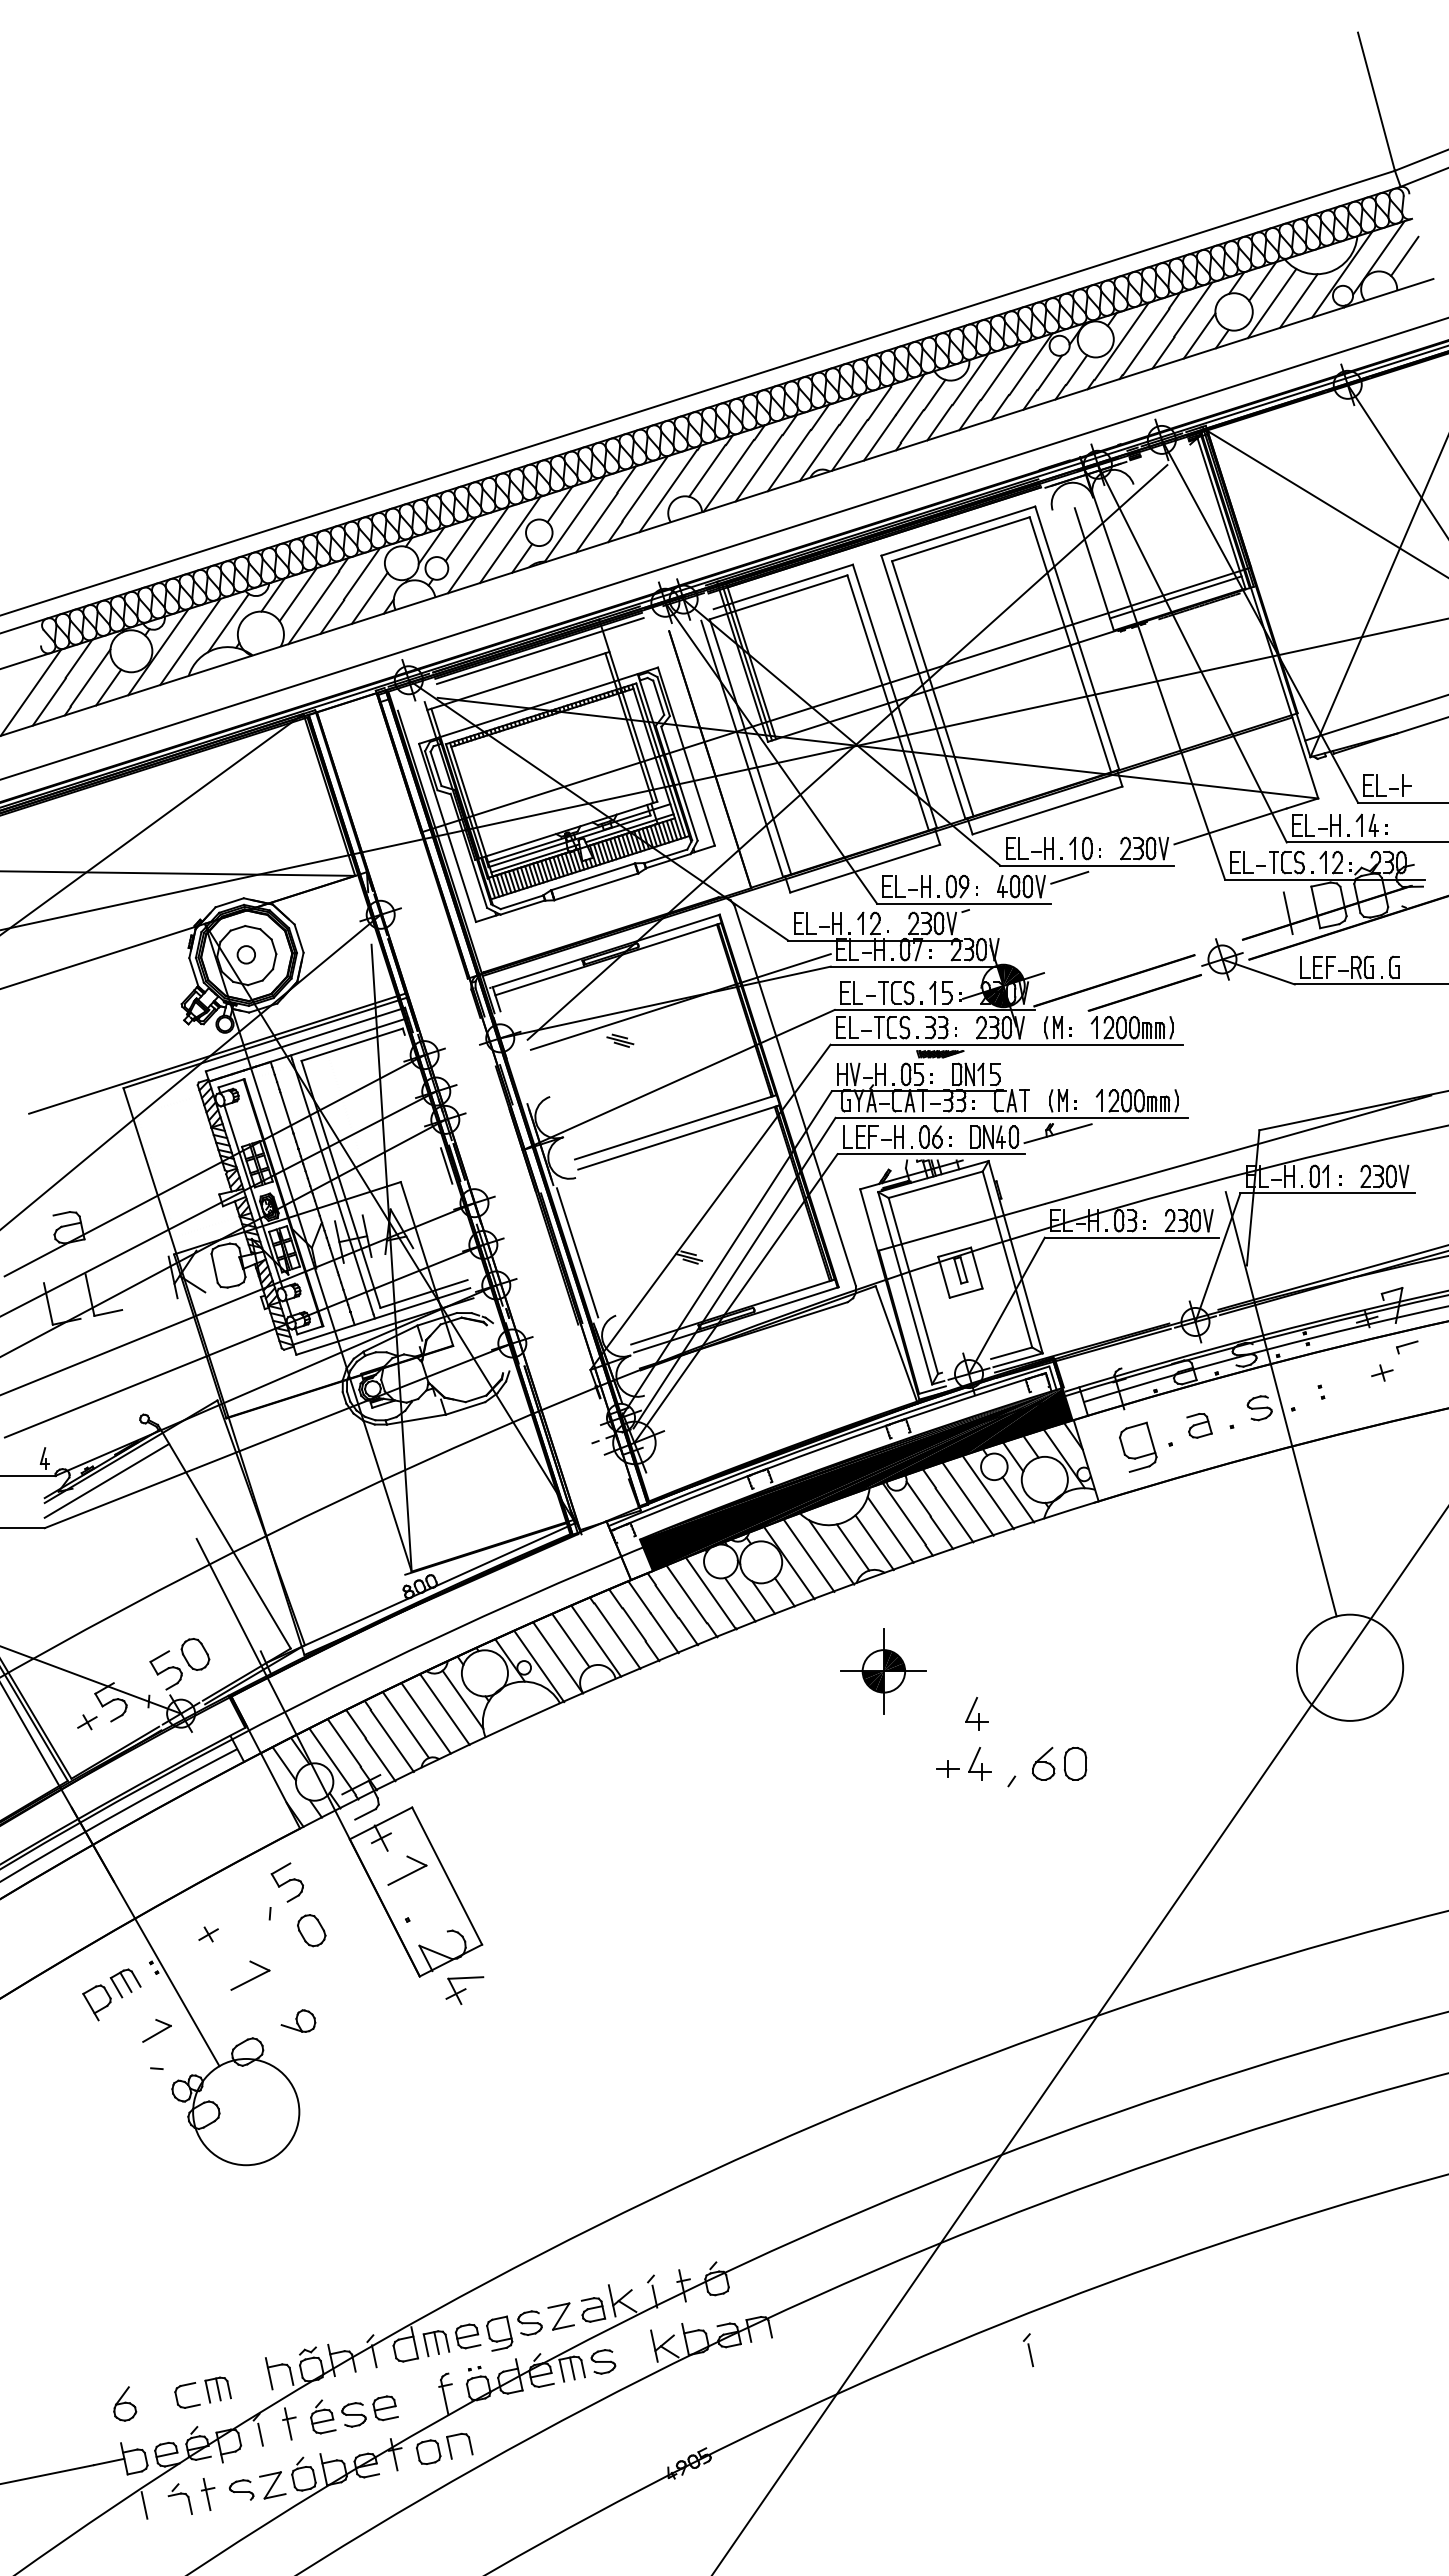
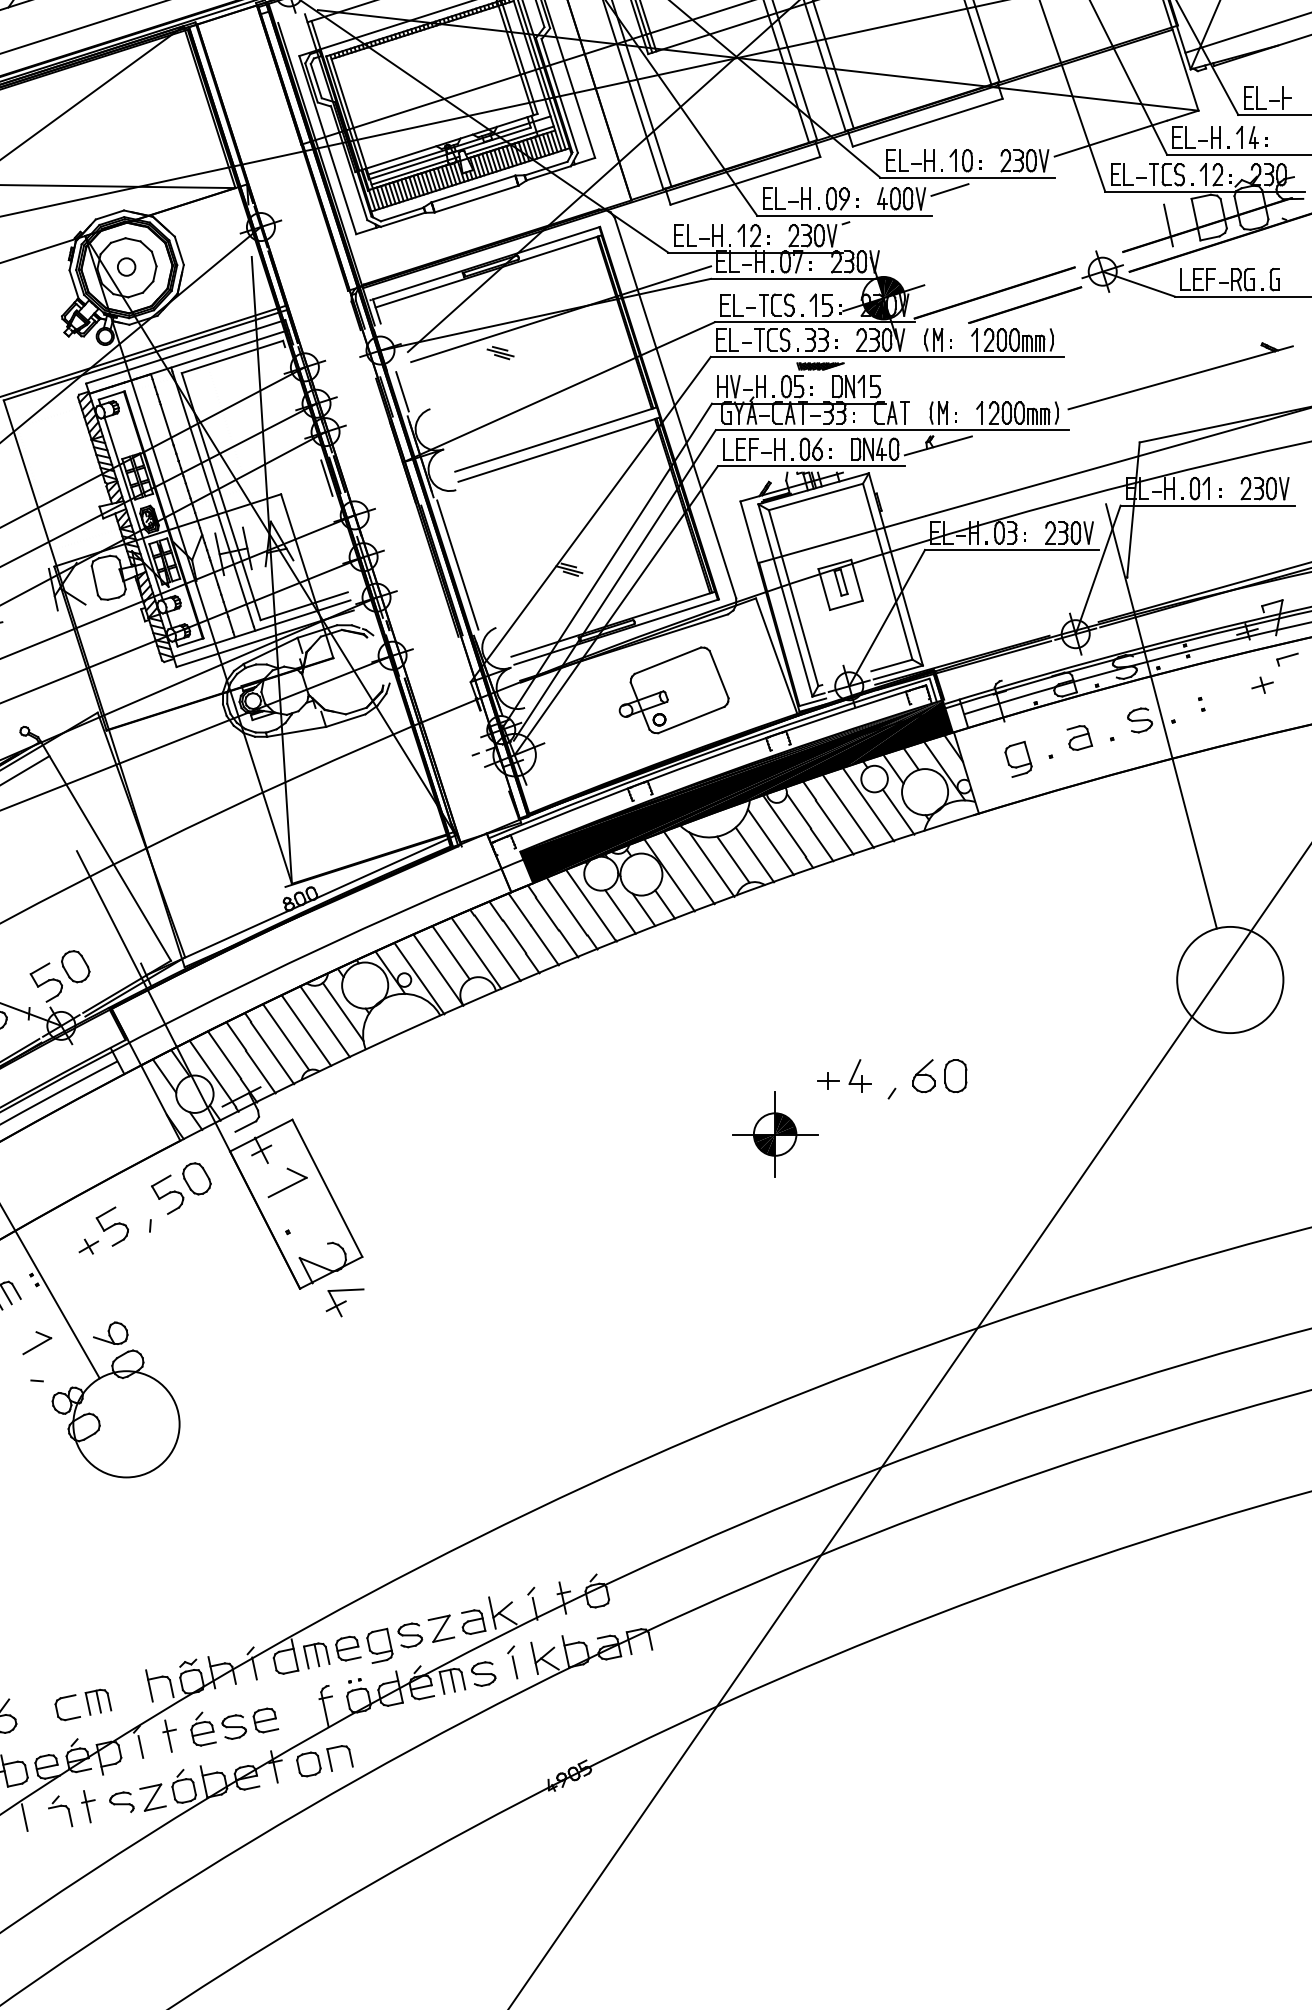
part: (1300, 1063) -> (1180, 375), added
line: (522, 1079) -> (402, 391), added
part: (793, 1377) -> (673, 689), added
part: (1138, 1446) -> (1018, 758), size x0.71
part: (883, 1671) -> (774, 1134), moved
part: (976, 1713) -> (856, 1025), removed
part: (231, 1914) -> (111, 1226), added
part: (311, 1930) -> (196, 1178), moved
part: (250, 1975) -> (130, 1287), removed
part: (298, 2020) -> (110, 1332), moved
part: (1028, 2350) -> (512, 1662), moved

